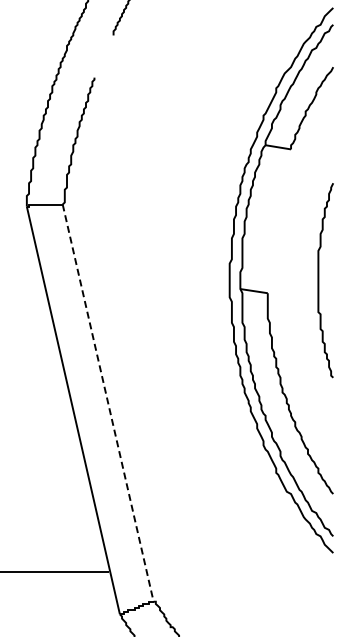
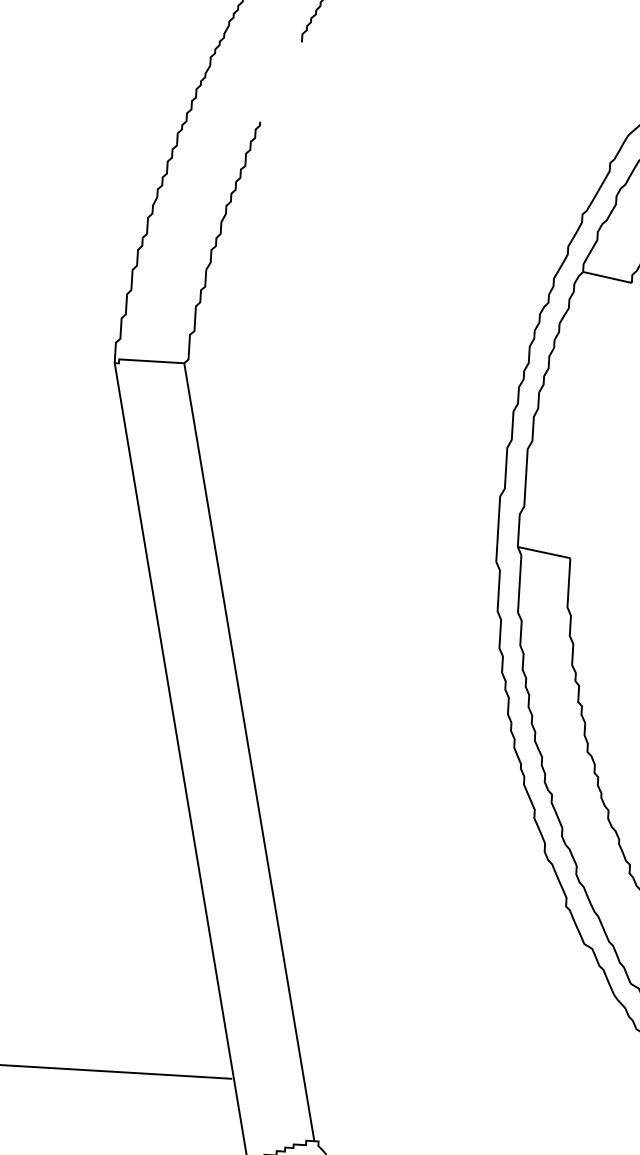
line: (108, 403) -> (249, 753), dashed -> solid

